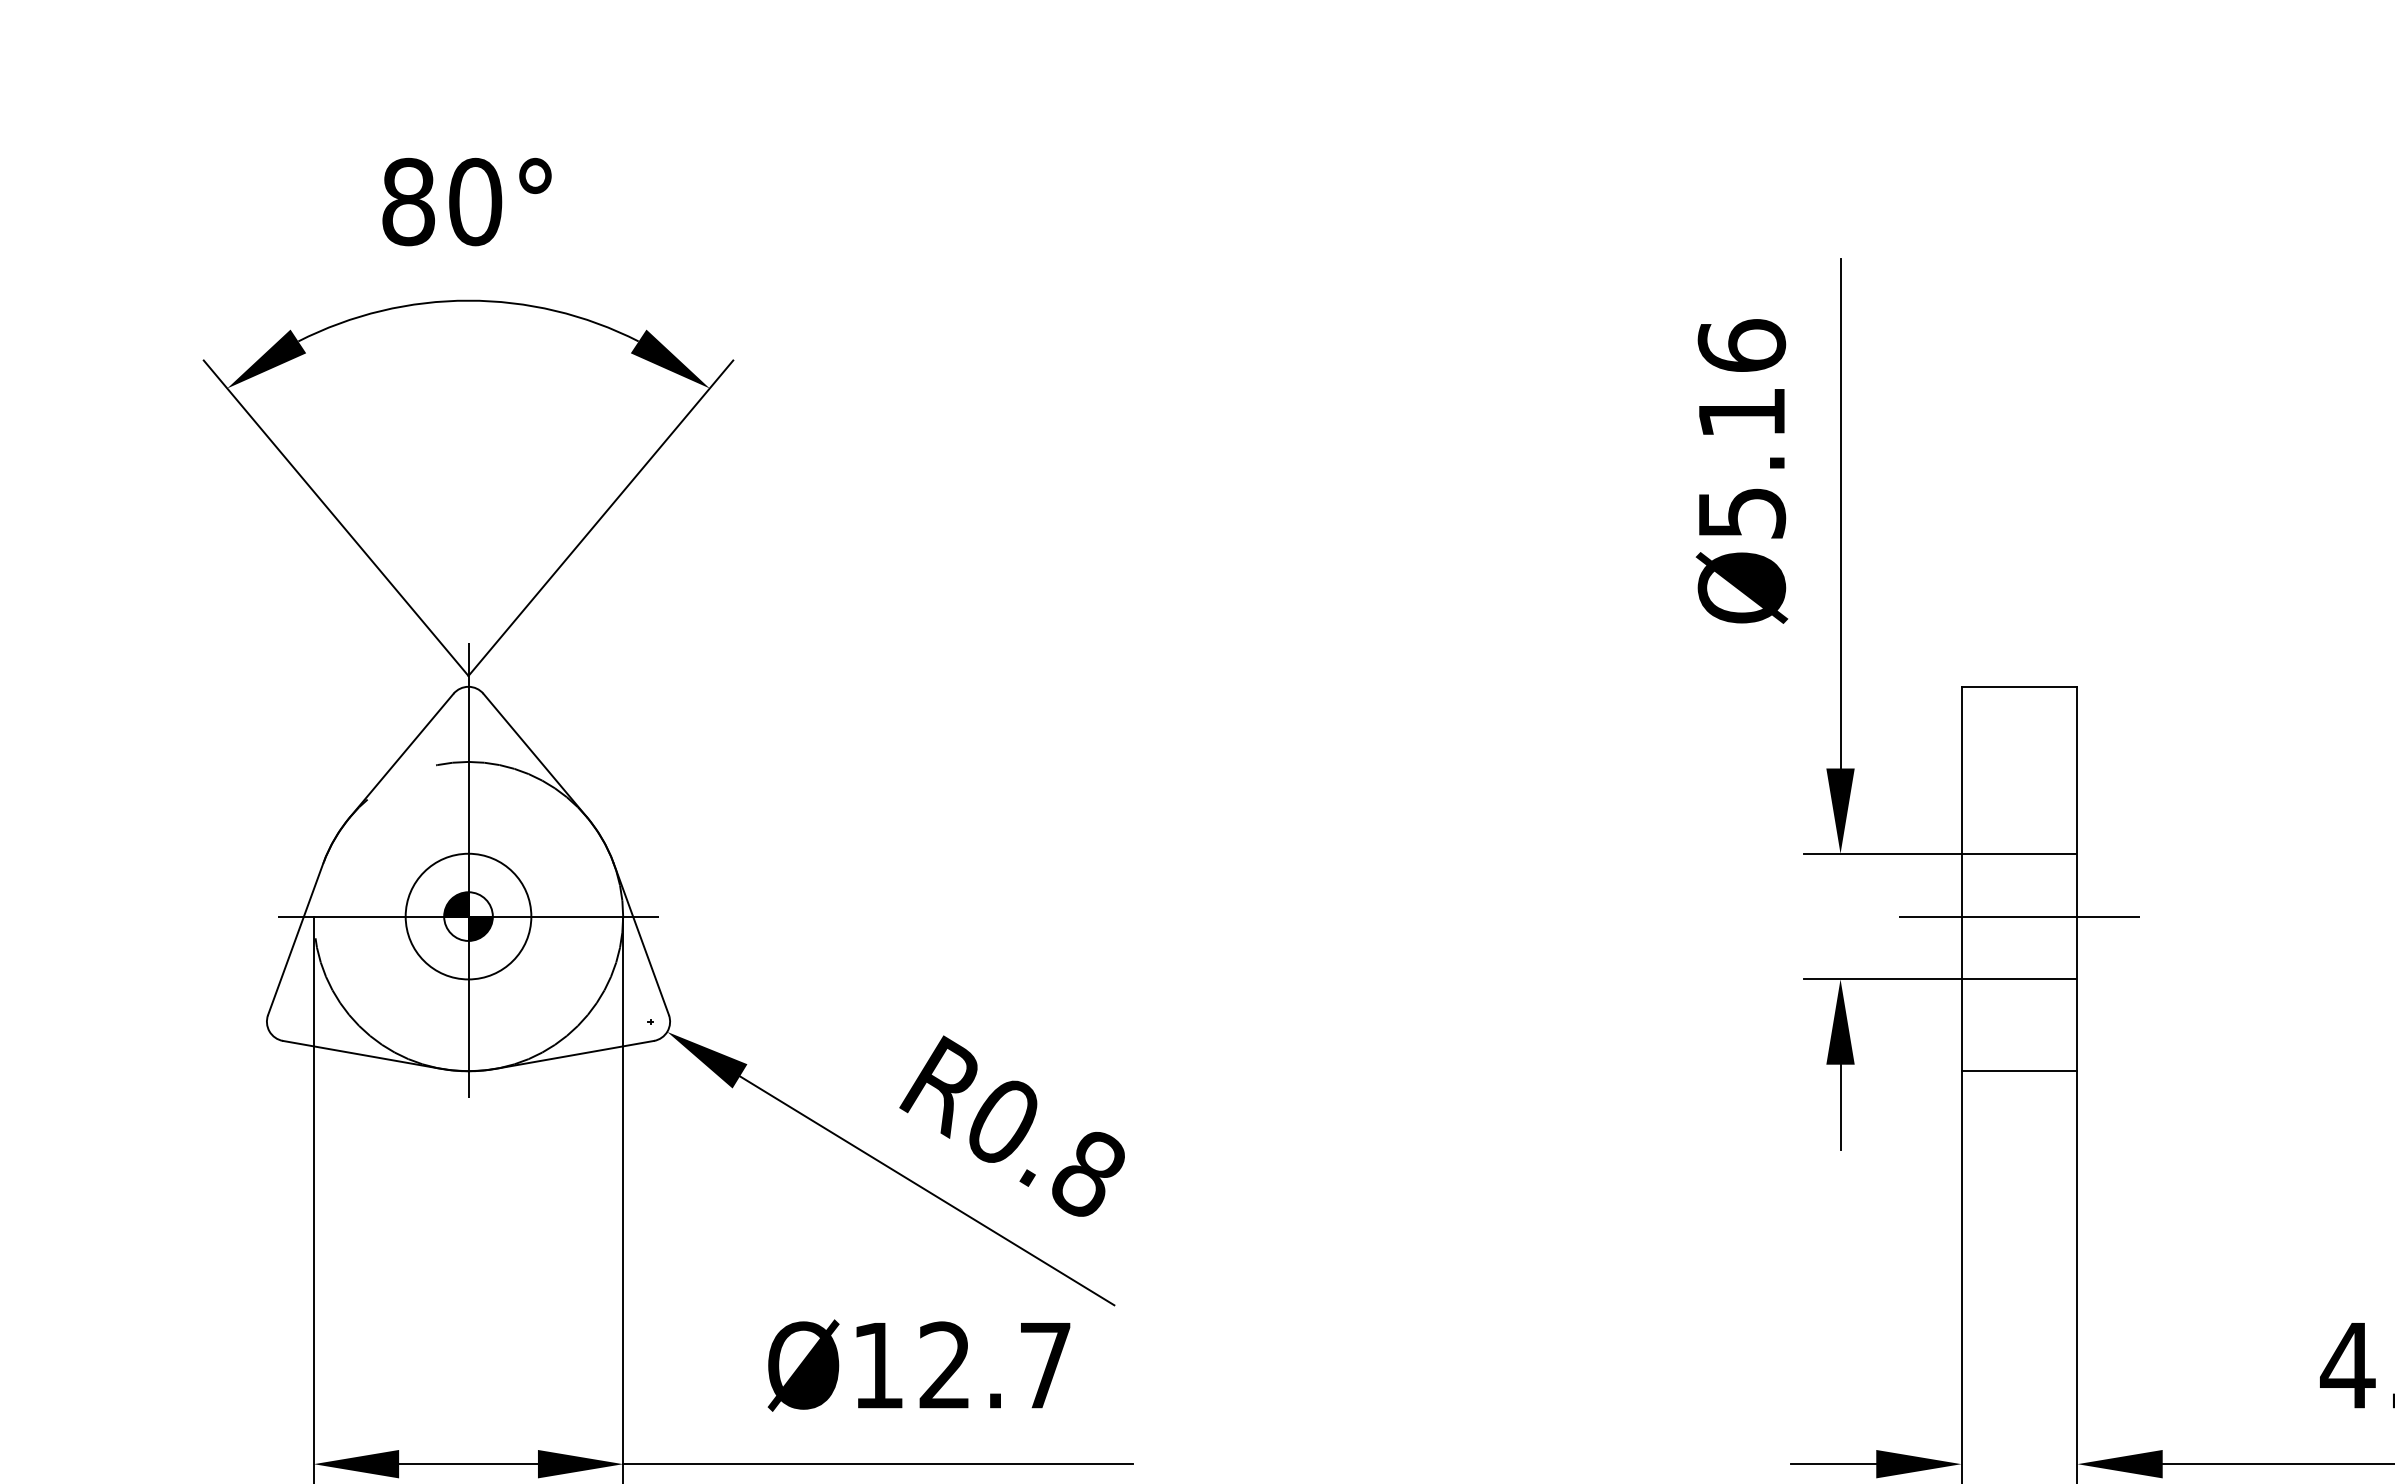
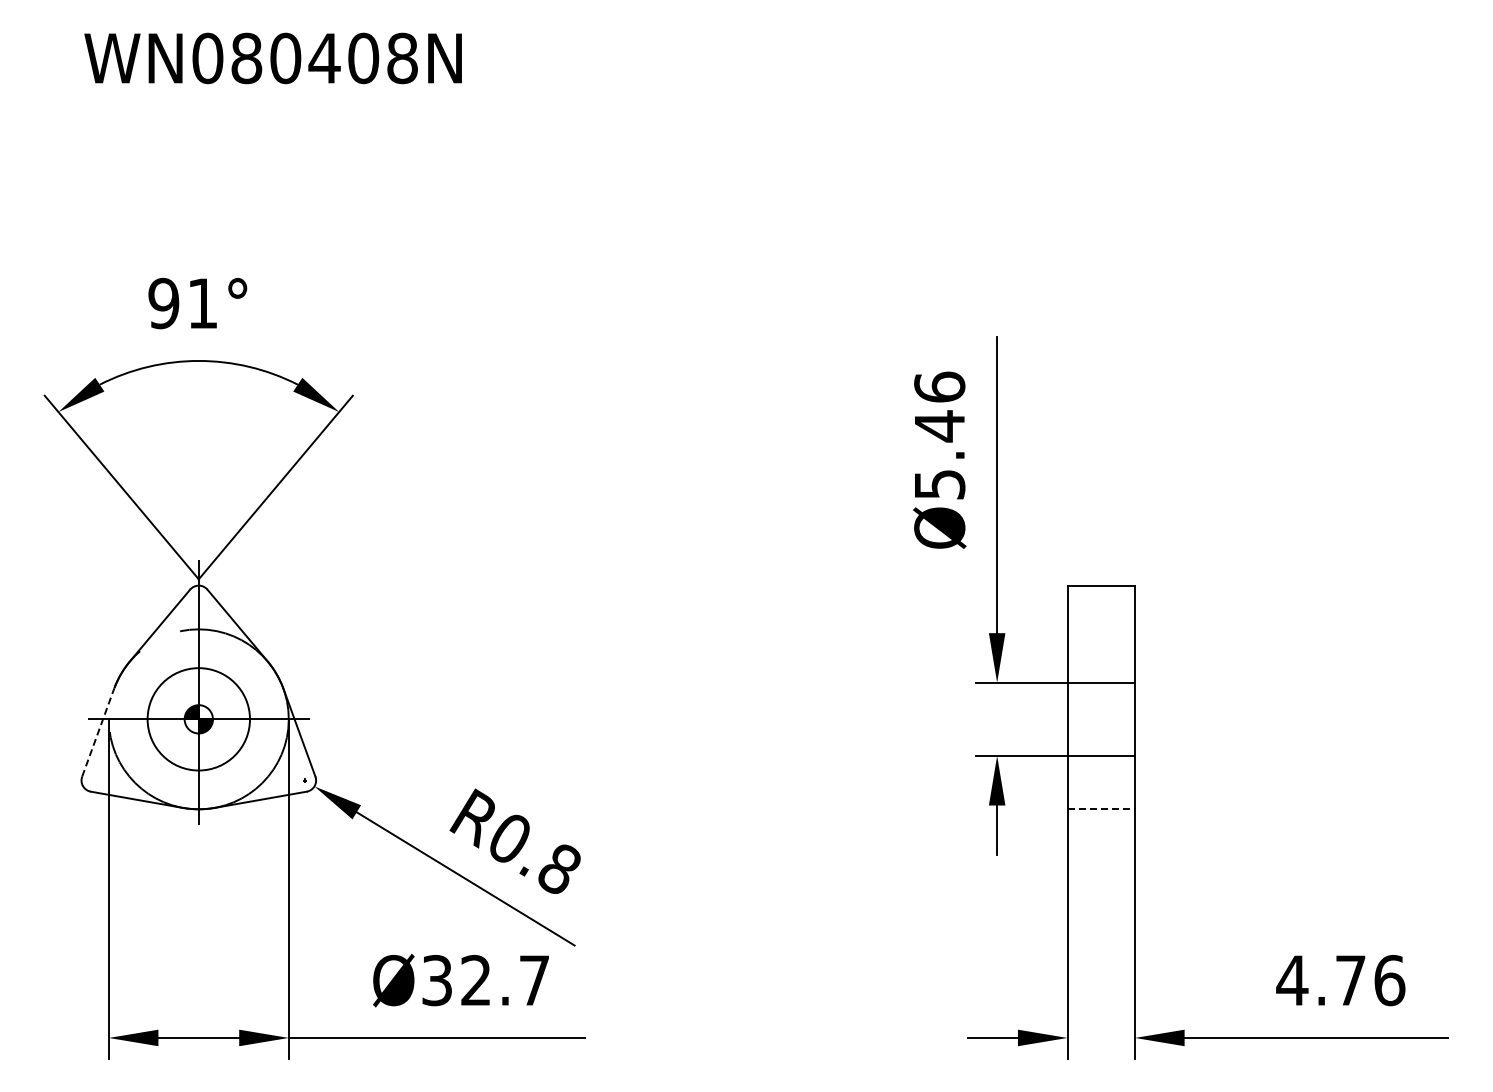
text: (442, 201) -> (183, 303), 80° -> 91°
text: (1741, 413) -> (939, 426), Ø5.16 -> Ø5.46
circle: (467, 915) -> (198, 718), size x1.4
line: (2019, 916) -> (1101, 719), removed
line: (296, 939) -> (98, 732), solid -> dashed
line: (2019, 1071) -> (1101, 809), solid -> dashed
text: (876, 1365) -> (436, 980), Ø12.7 -> Ø32.7

